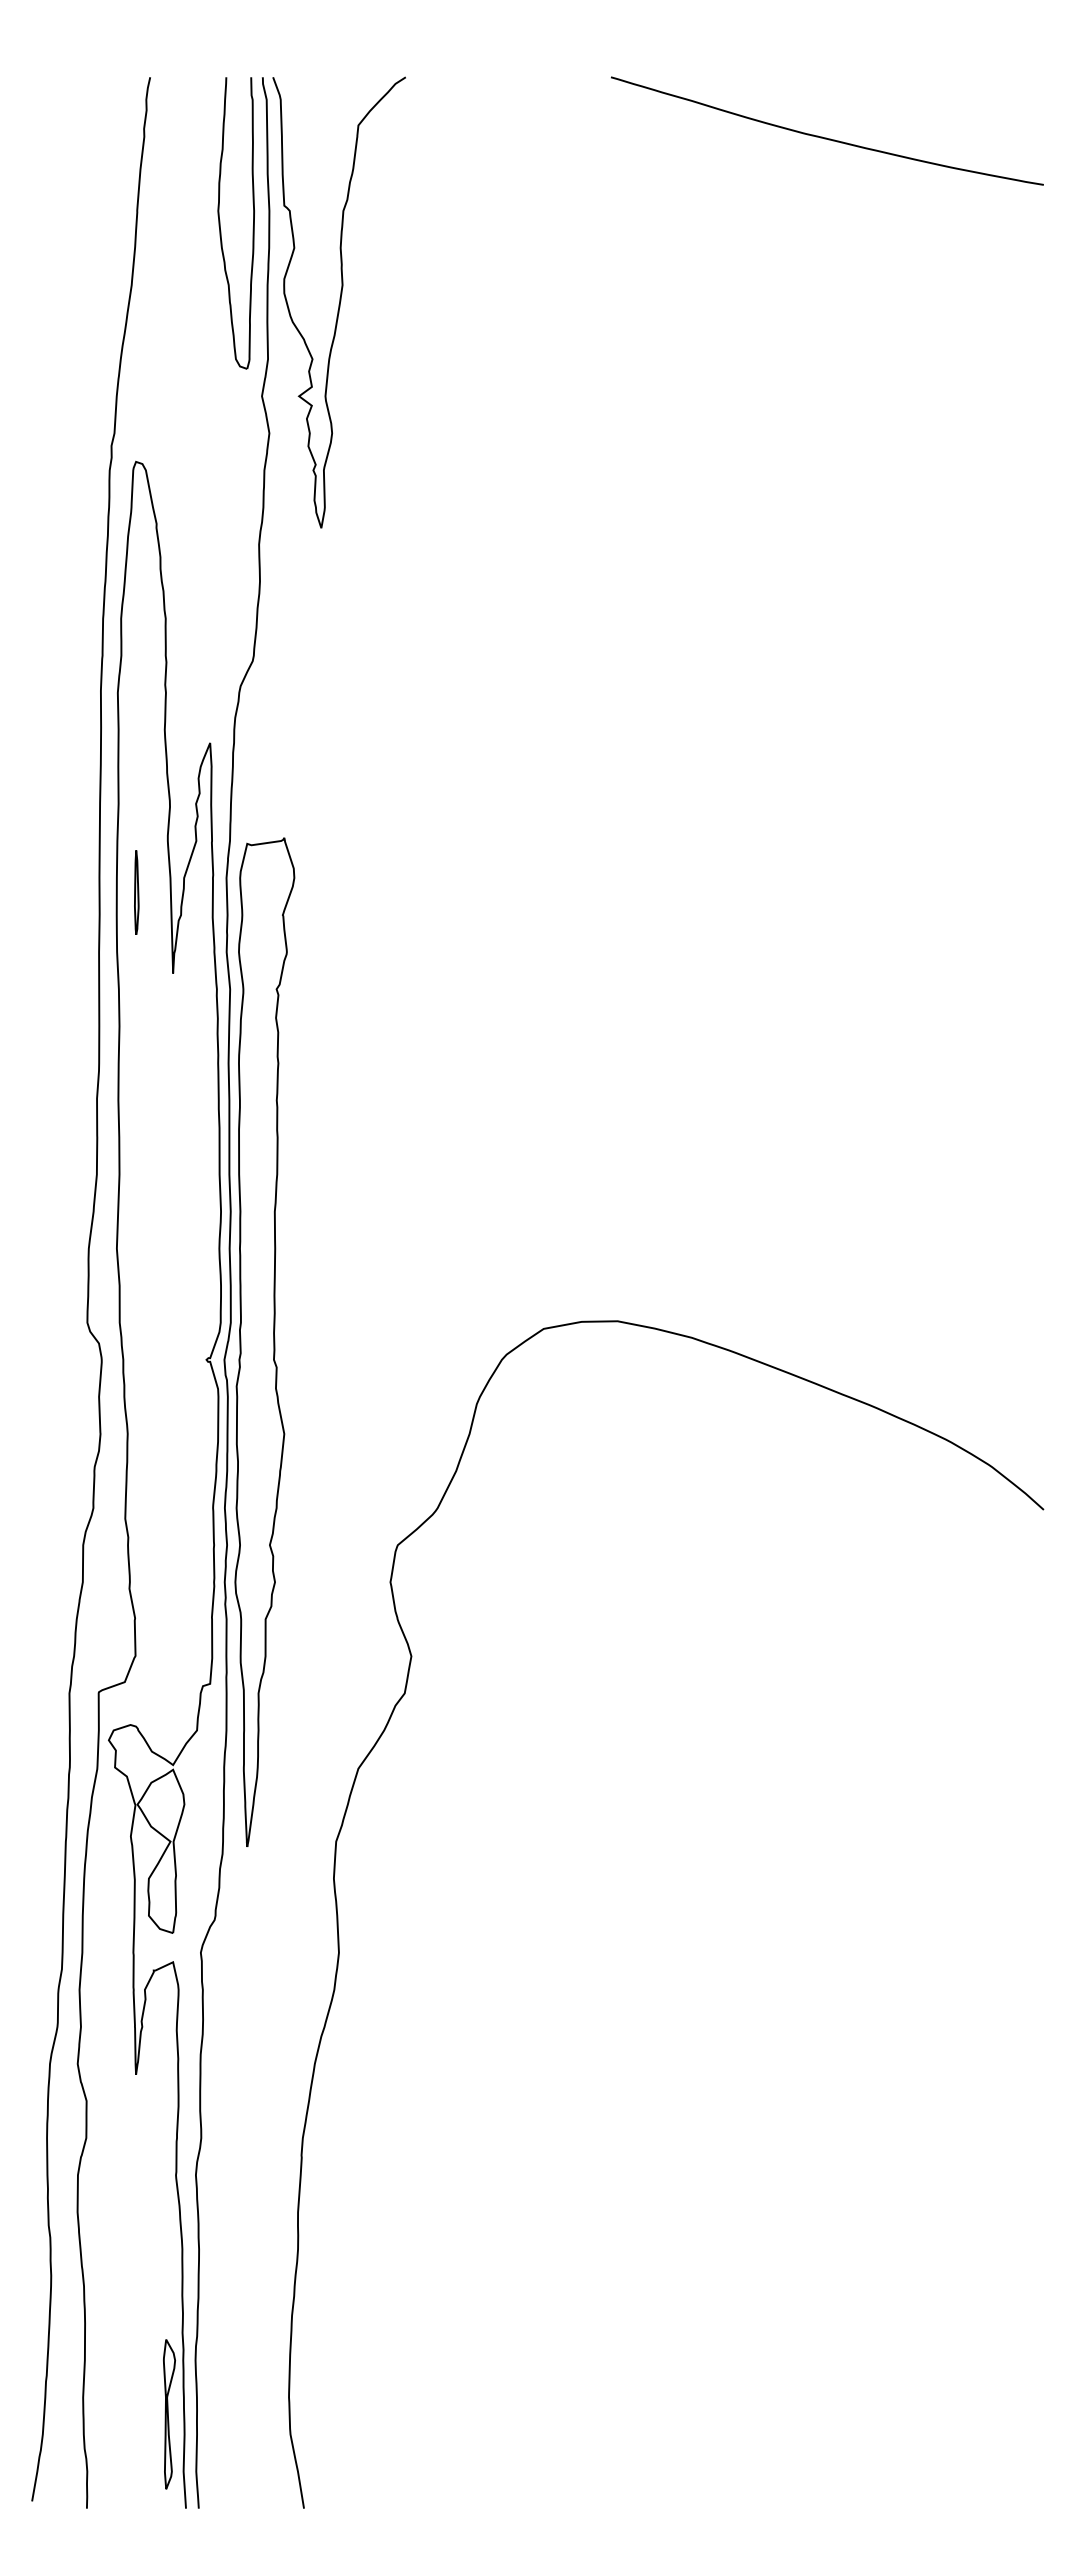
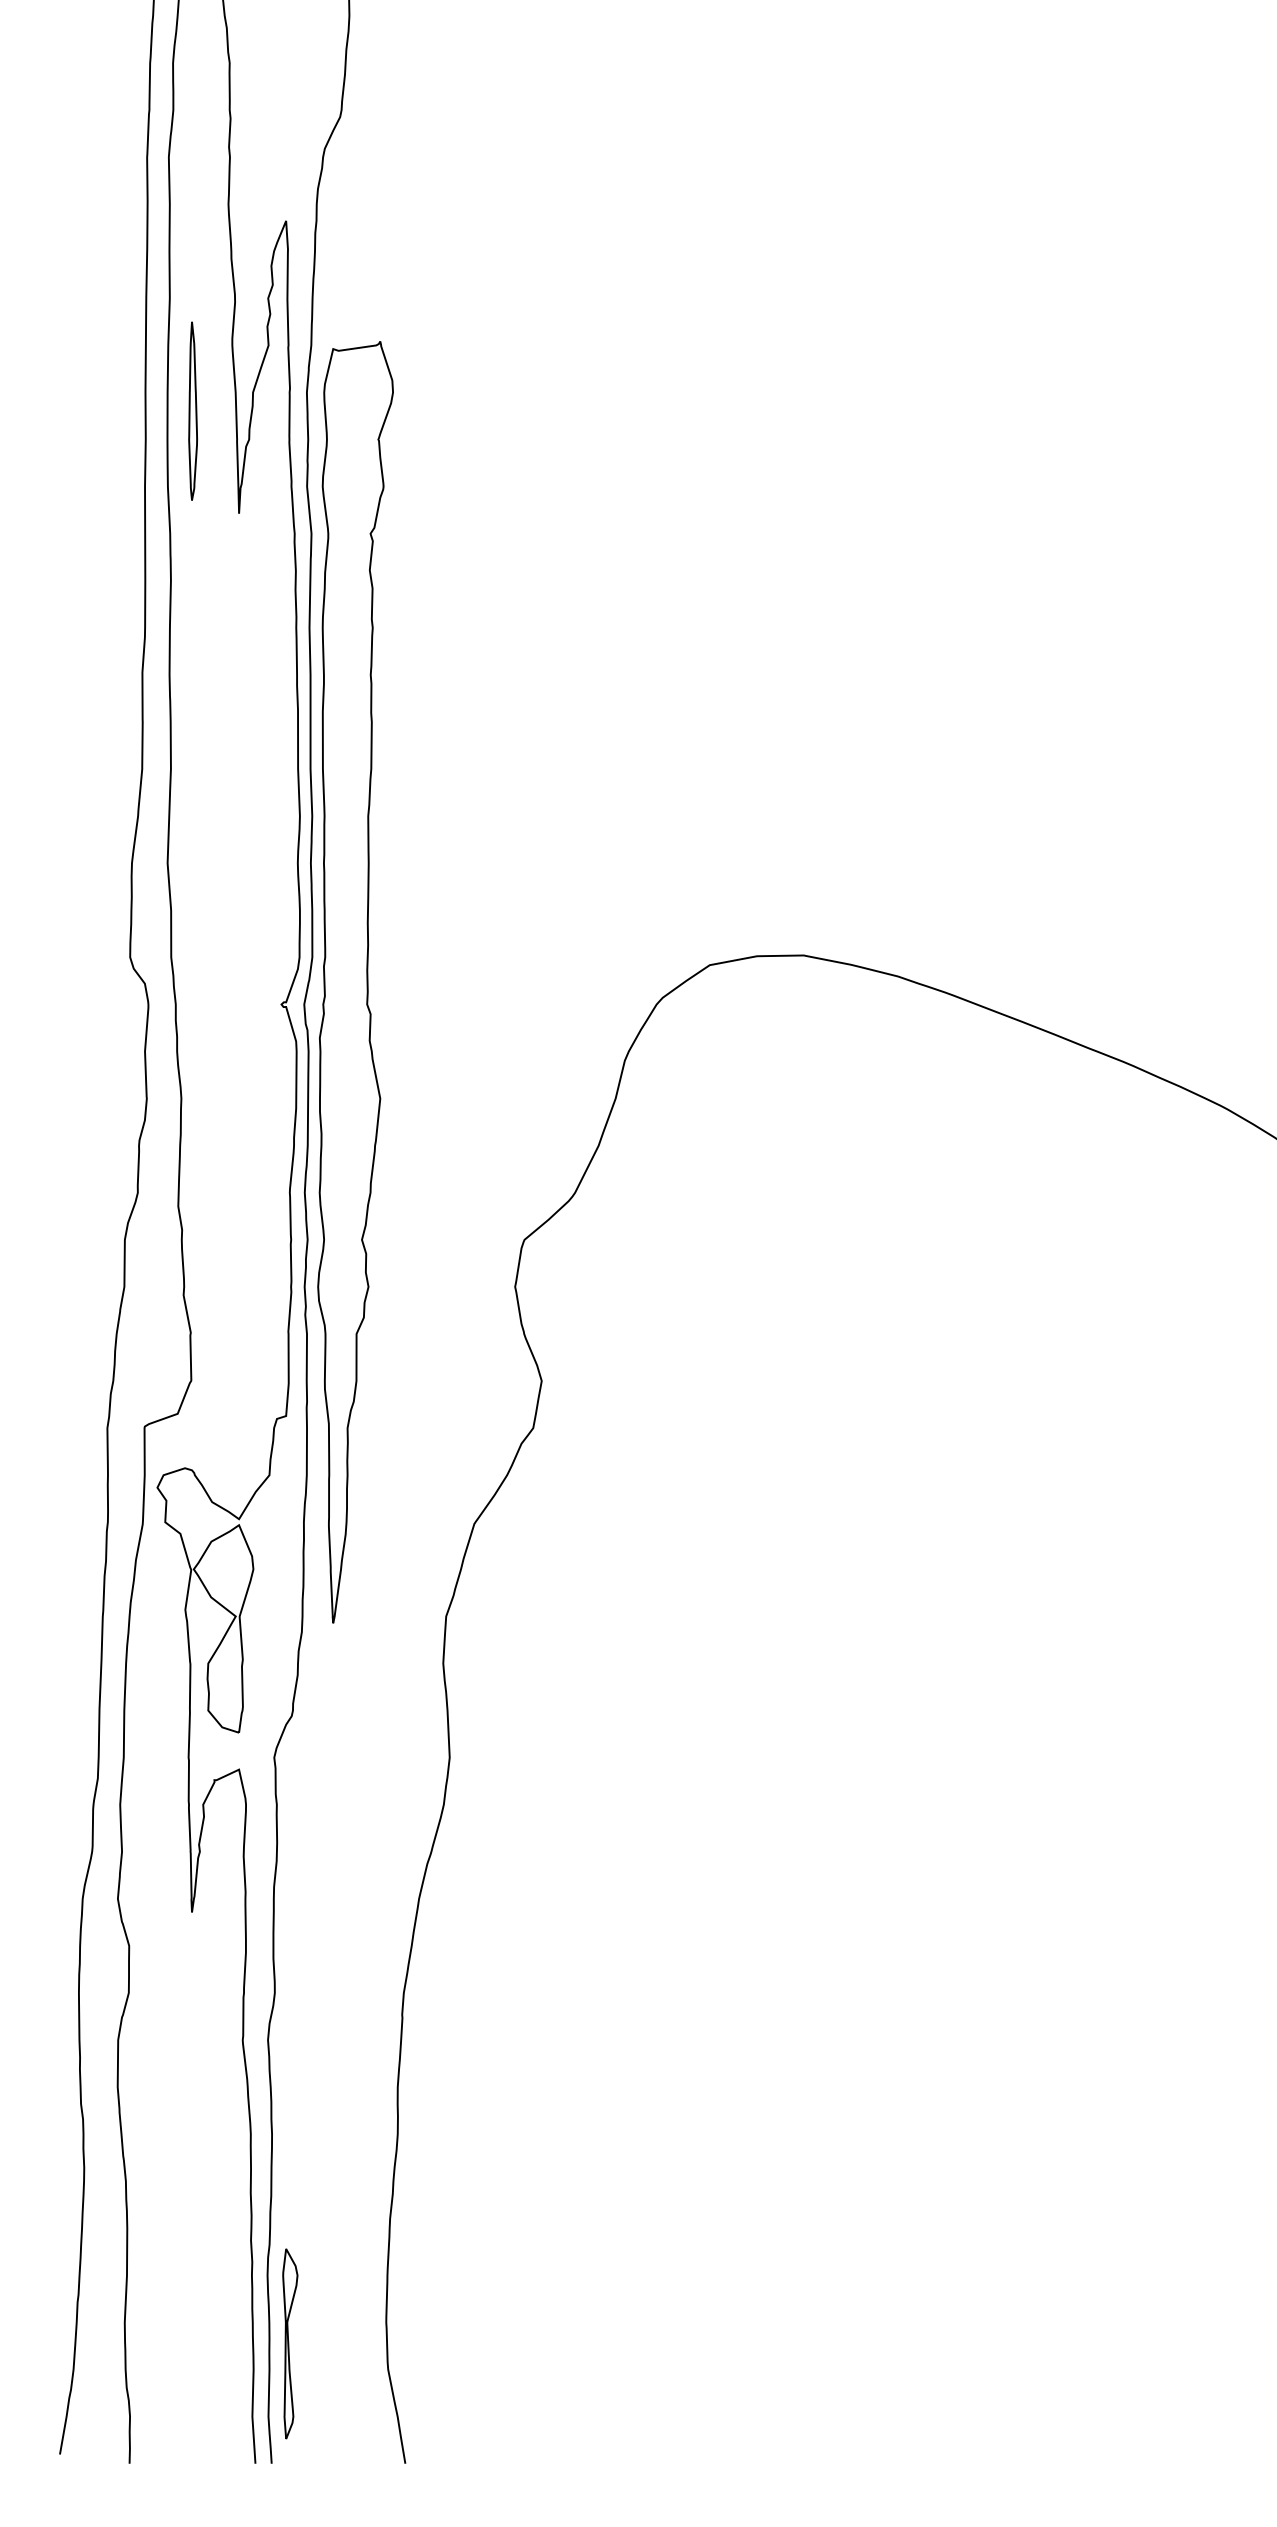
part: (136, 892) -> (192, 410), size x1.67
part: (169, 2414) -> (290, 2344), moved

